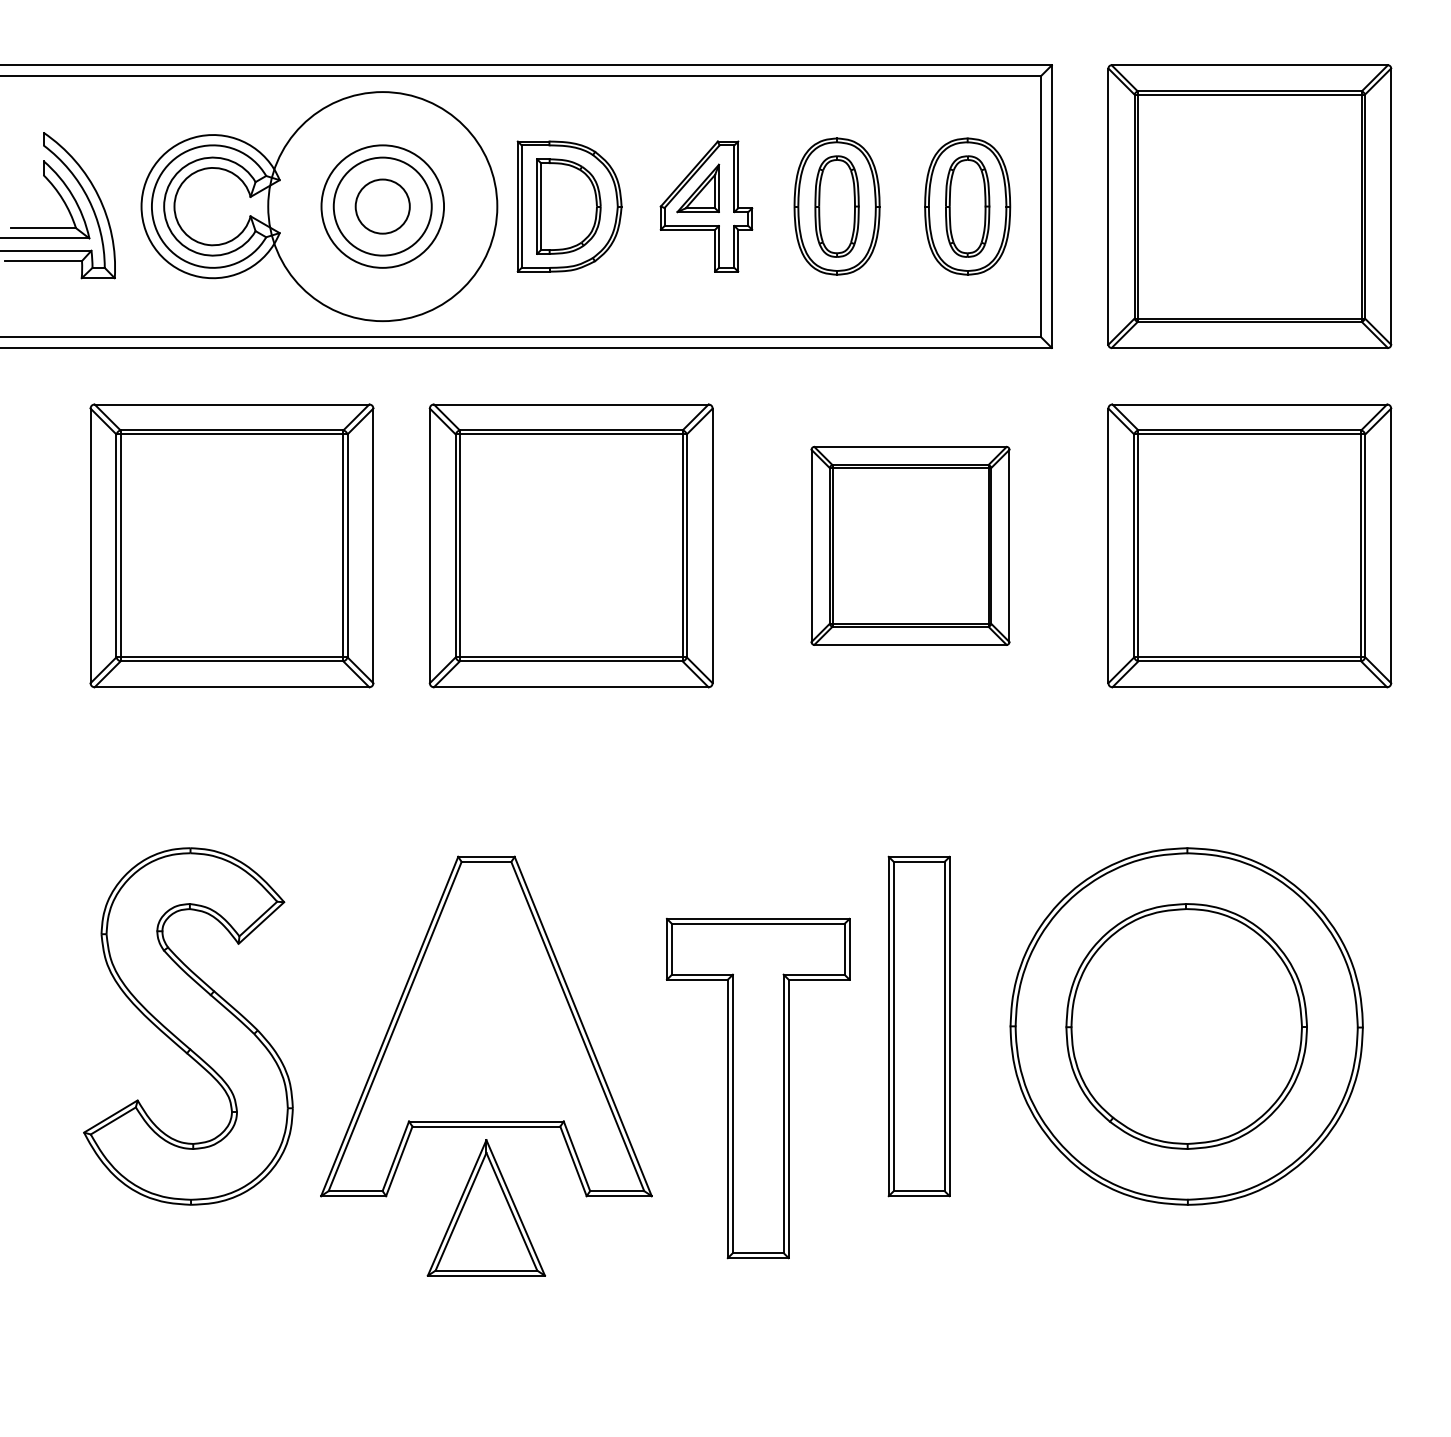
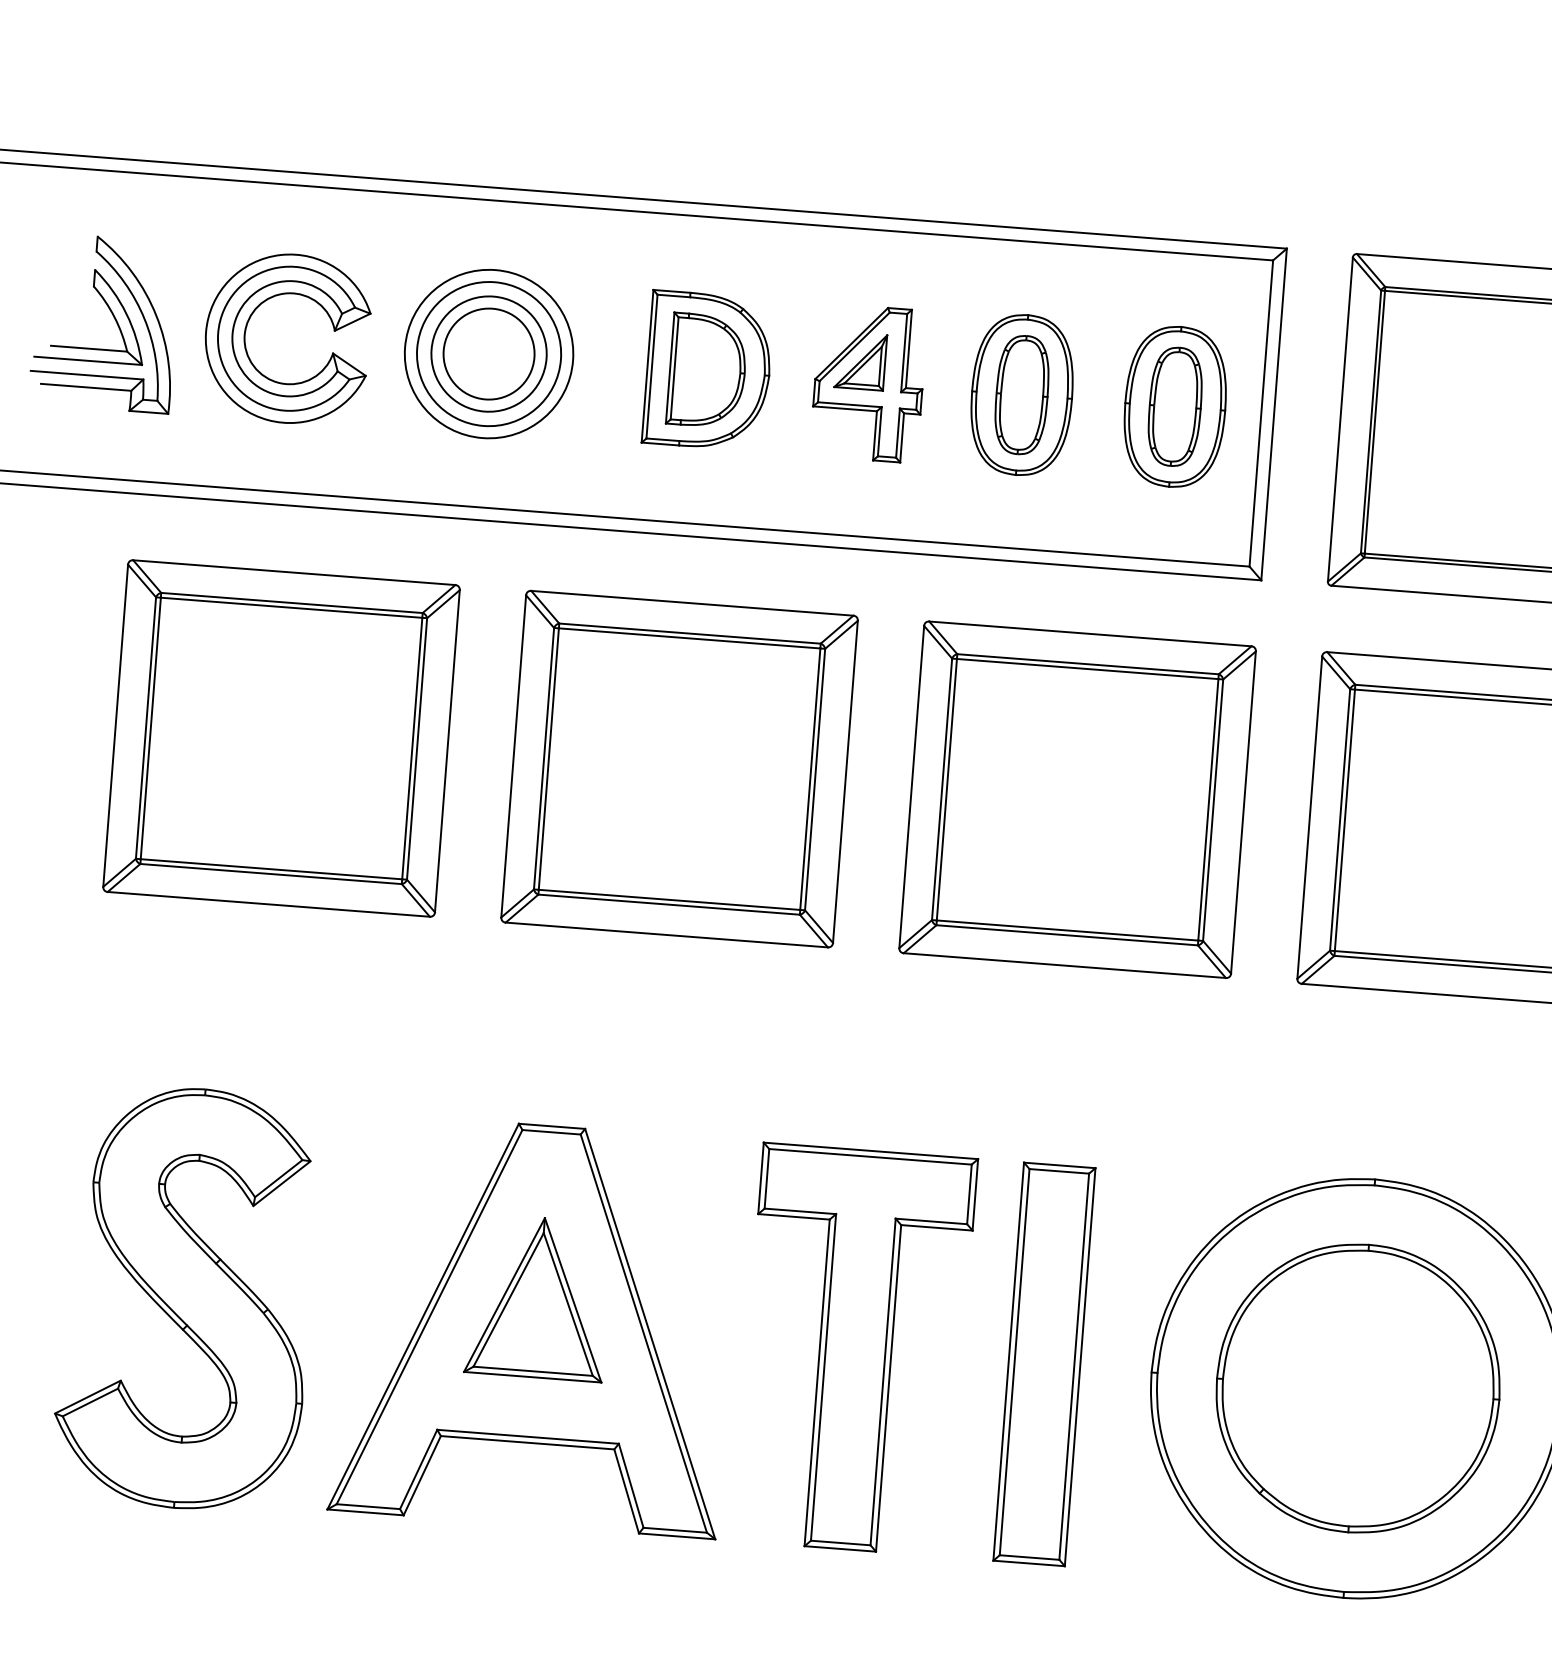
circle: (382, 206) -> (488, 353), size x0.62
circle: (382, 206) -> (488, 353), size x1.43
part: (910, 545) -> (1077, 799), size x1.43
part: (757, 1088) -> (854, 1349), moved
part: (486, 1207) -> (538, 1297), moved

